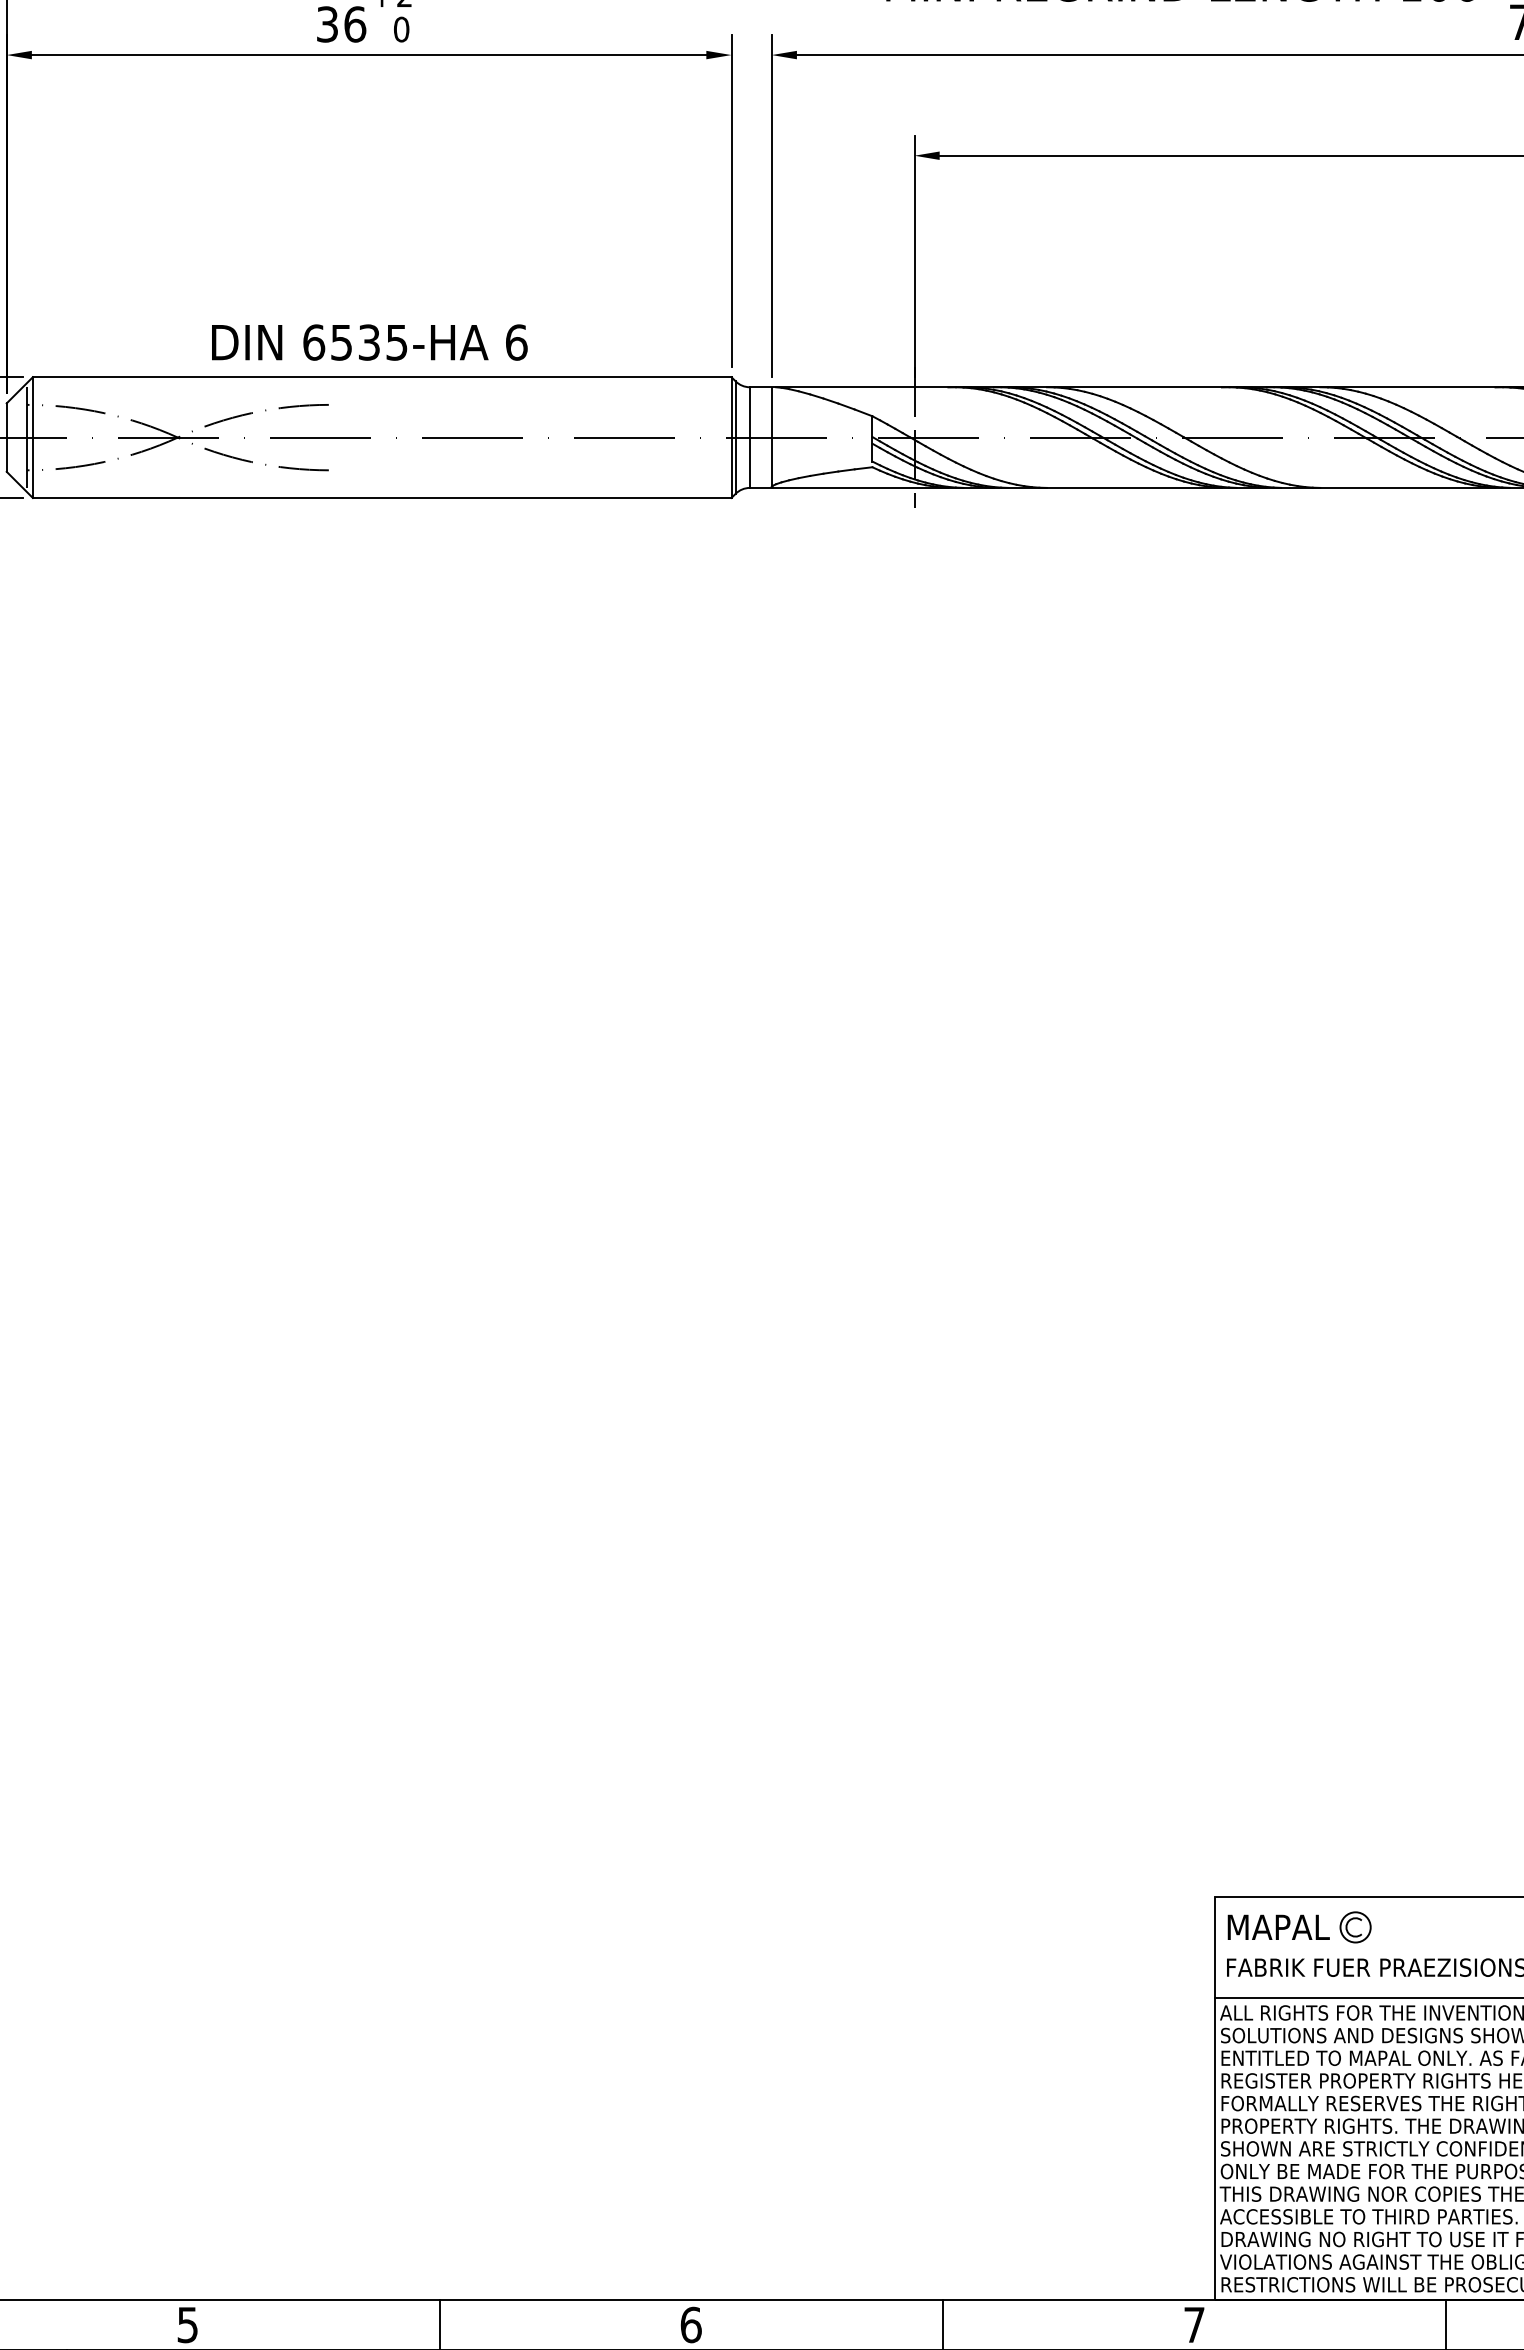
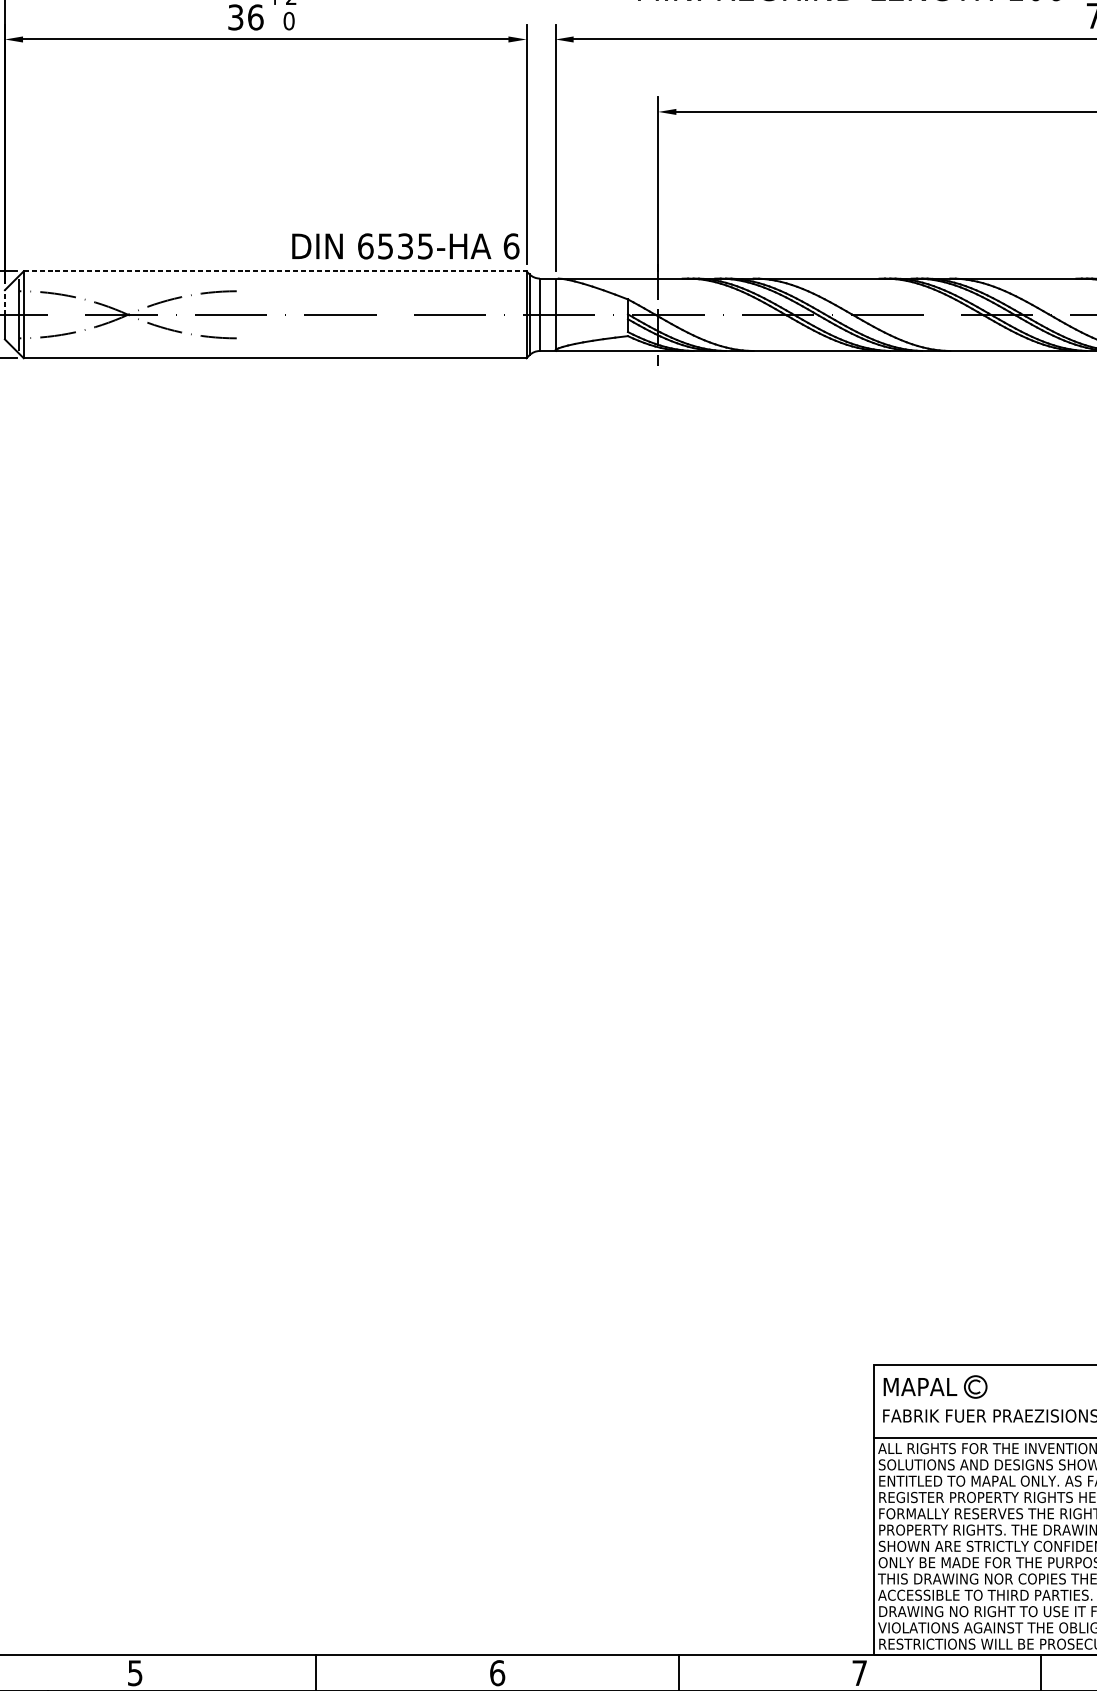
text: (369, 342) -> (405, 246), moved
line: (382, 377) -> (275, 271), solid -> dashed
line: (6, 420) -> (4, 302), solid -> dashed

